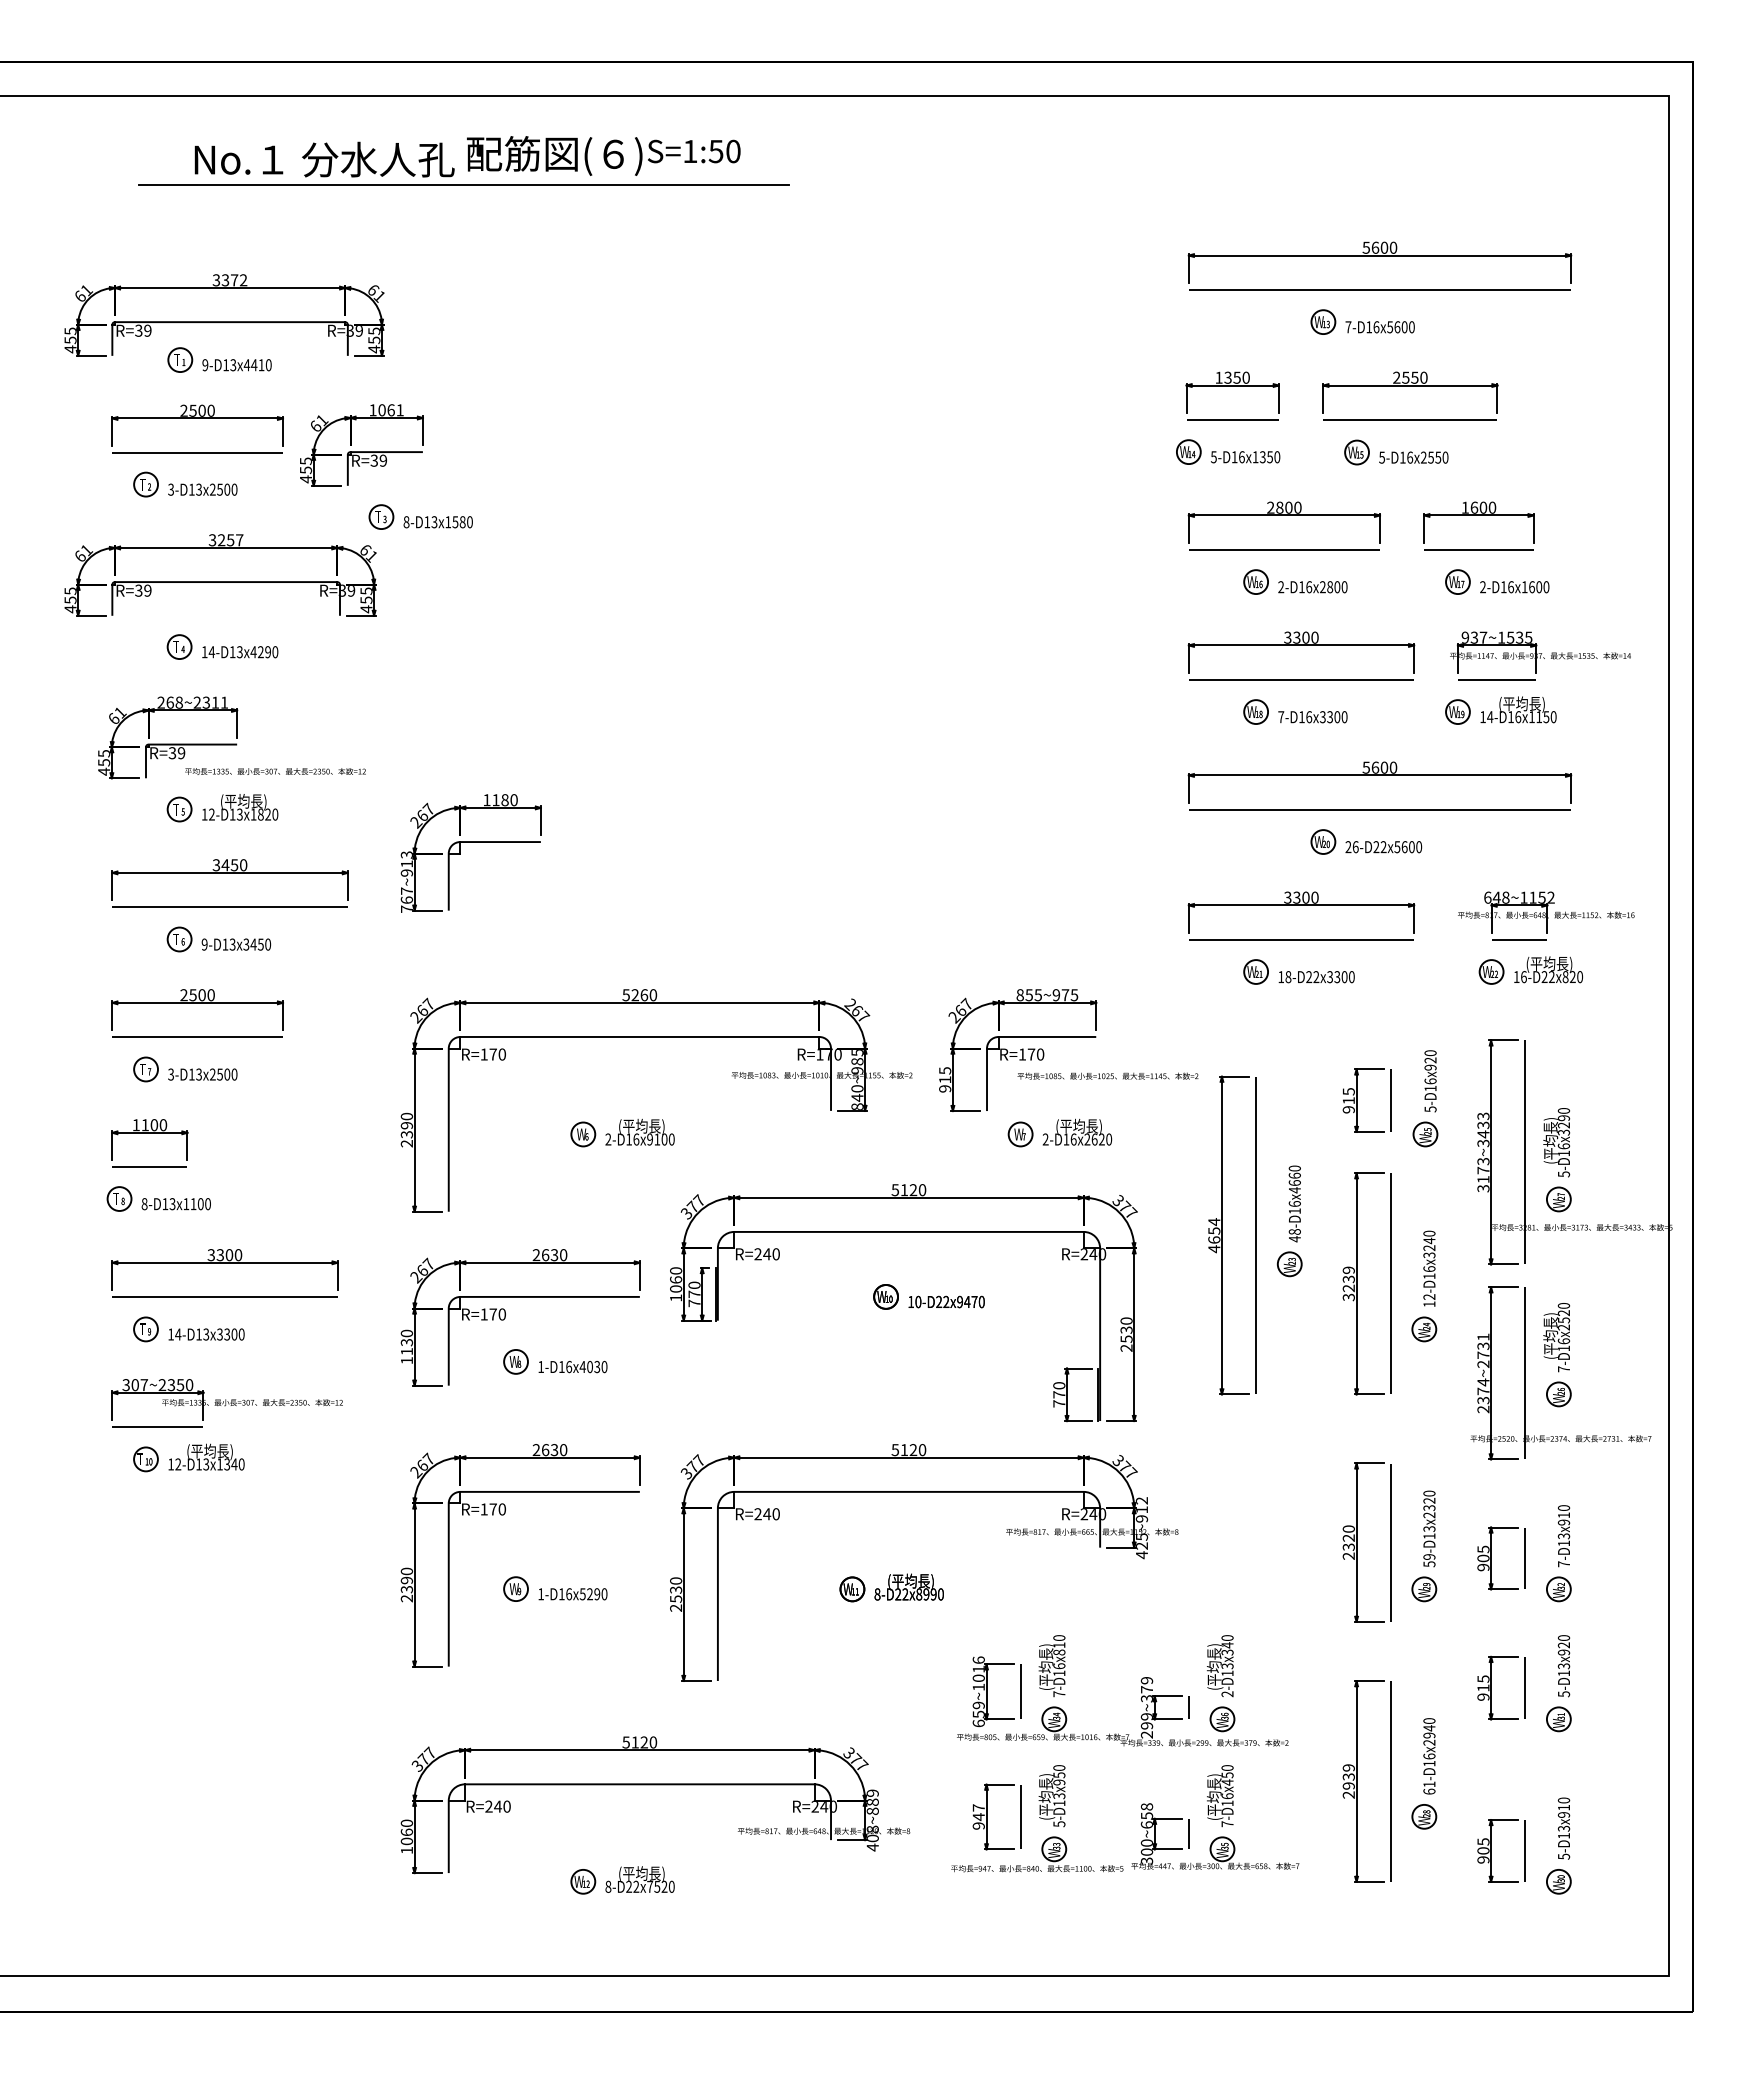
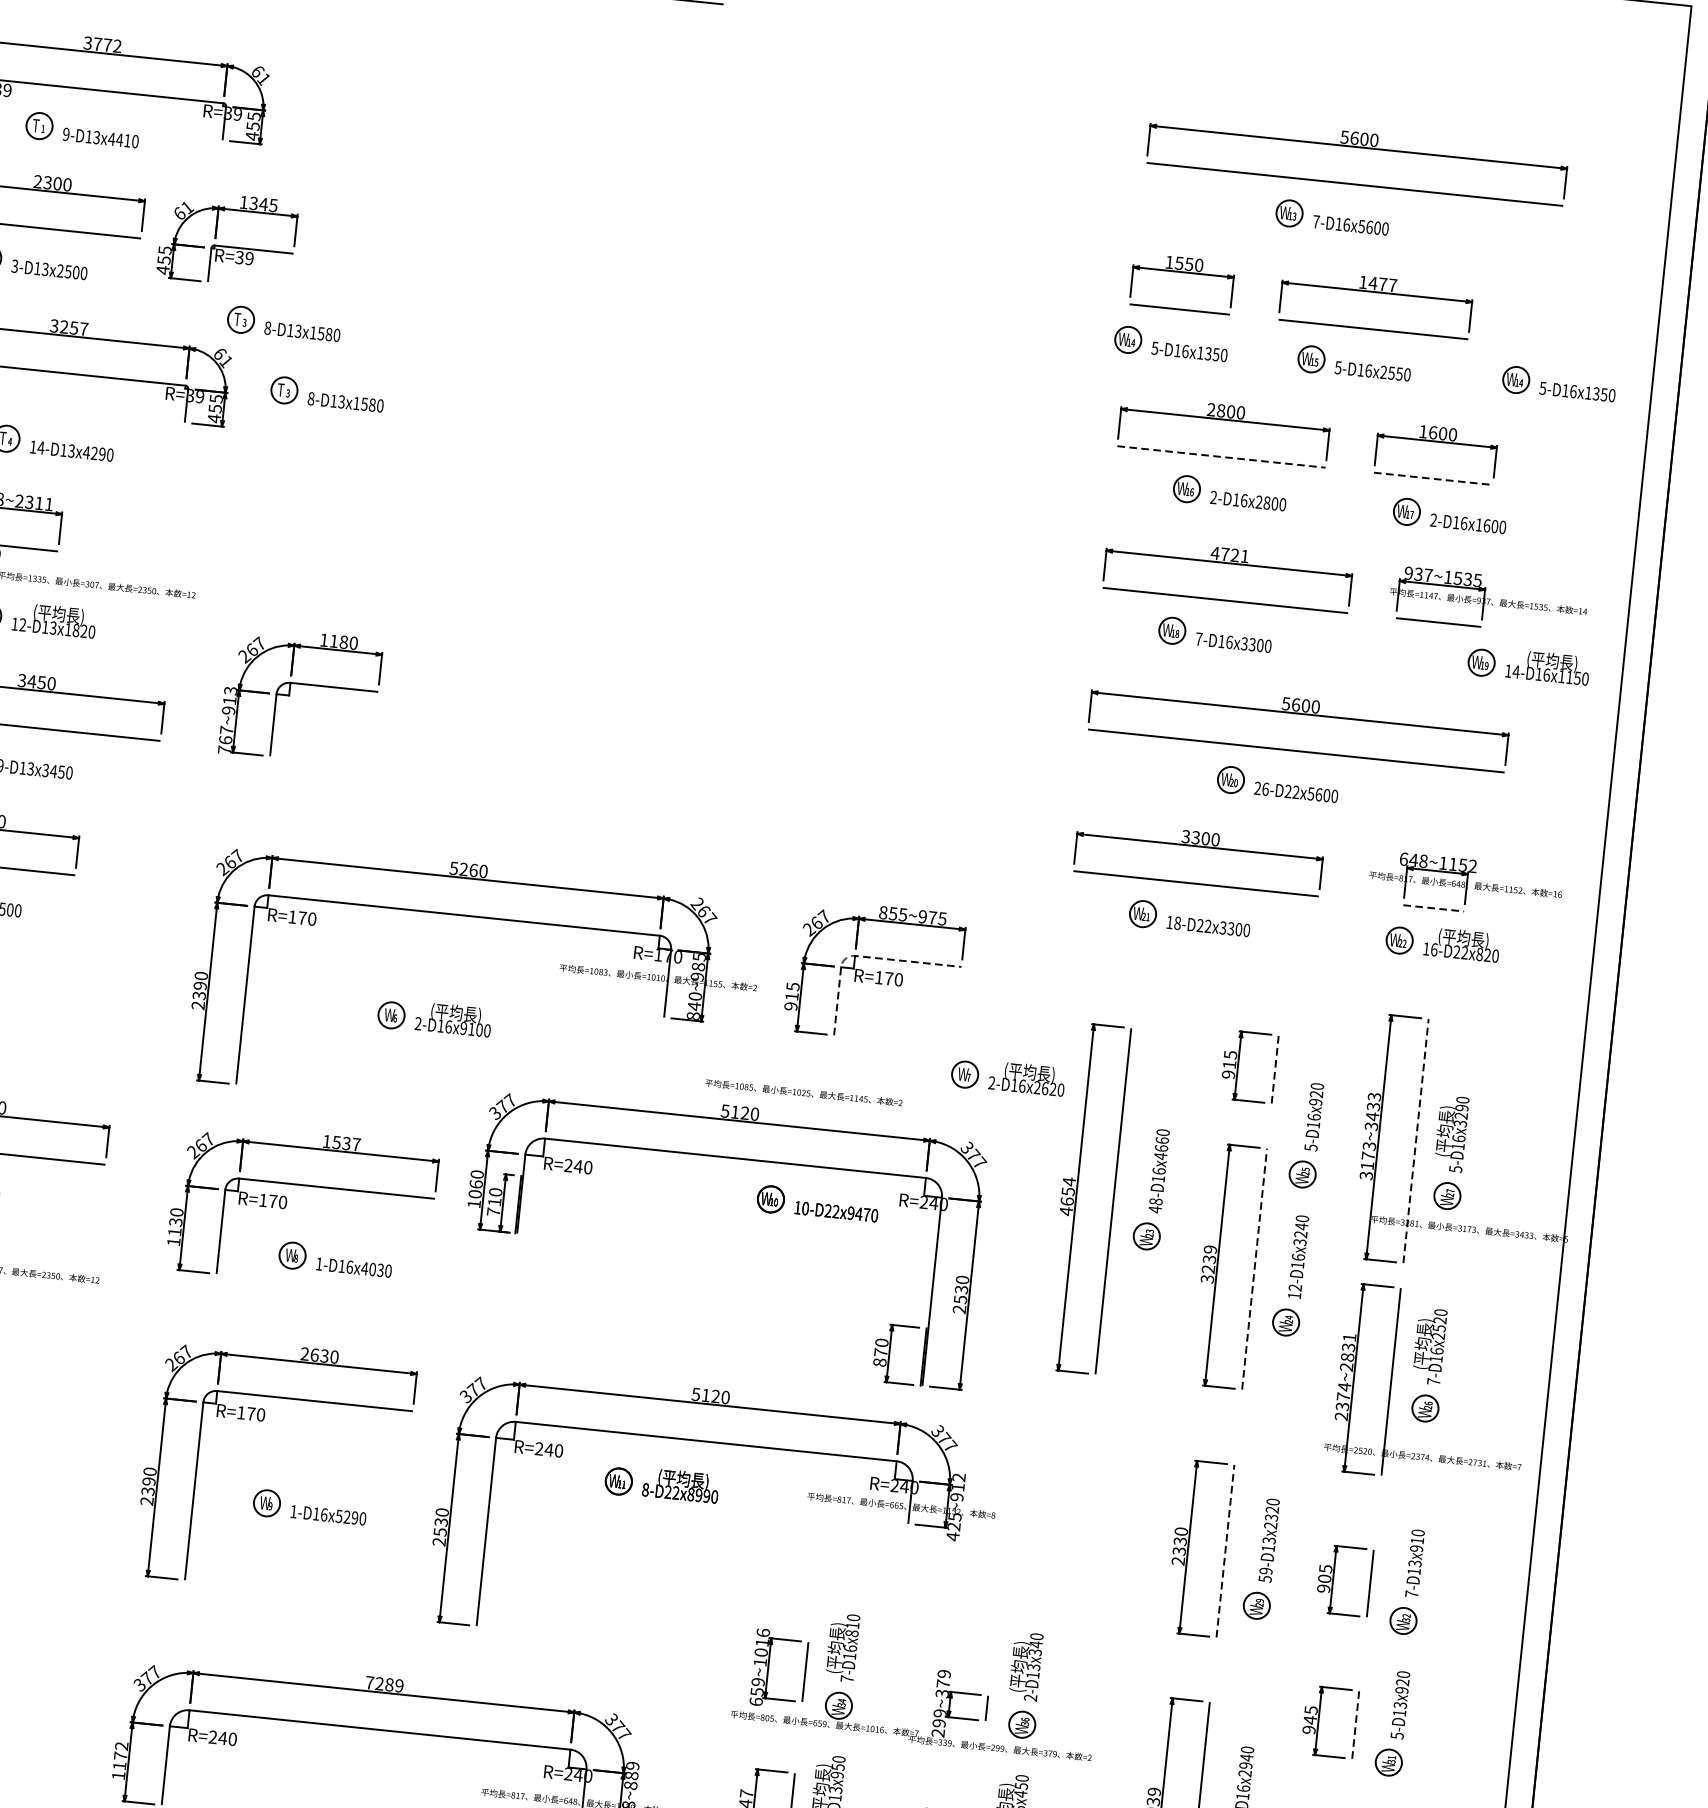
text: (225, 280) -> (97, 44), 3372 -> 3772
text: (1227, 376) -> (1178, 261), 1350 -> 1550
text: (1410, 377) -> (1378, 283), 2550 -> 1477
text: (192, 410) -> (47, 182), 2500 -> 2300
text: (390, 410) -> (262, 204), 1061 -> 1345
part: (1584, 451) -> (1559, 383), added
line: (1284, 549) -> (1221, 456), solid -> dashed
line: (1478, 549) -> (1432, 478), solid -> dashed
part: (466, 576) -> (327, 394), added
text: (1300, 637) -> (1229, 554), 3300 -> 4721
part: (1500, 710) -> (1528, 665), moved
line: (1519, 939) -> (1433, 908), solid -> dashed
line: (999, 1036) -> (856, 955), solid -> dashed
text: (1107, 1075) -> (803, 1092), moved
part: (1425, 1098) -> (1306, 1135), moved
line: (1390, 1100) -> (1275, 1069), solid -> dashed
part: (1059, 1132) -> (1007, 1076), moved
line: (1525, 1152) -> (1416, 1141), solid -> dashed
text: (549, 1255) -> (341, 1143), 2630 -> 1537
line: (1390, 1283) -> (1254, 1268), solid -> dashed
text: (694, 1294) -> (494, 1202), 770 -> 710
part: (928, 1296) -> (817, 1203), moved
text: (1483, 1354) -> (1347, 1356), 2374~2731 -> 2374~2831
text: (1059, 1403) -> (880, 1362), 770 -> 870
text: (1348, 1537) -> (1180, 1540), 2320 -> 2330
line: (1390, 1542) -> (1225, 1550), solid -> dashed
part: (891, 1587) -> (661, 1483), moved
line: (1525, 1687) -> (1356, 1724), solid -> dashed
text: (1483, 1688) -> (1310, 1720), 915 -> 945
text: (639, 1742) -> (384, 1684), 5120 -> 7289
text: (406, 1832) -> (120, 1756), 1060 -> 1172

